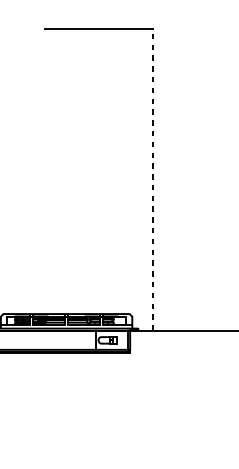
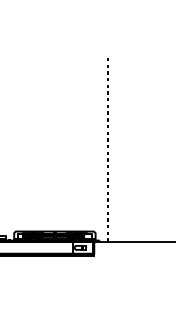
line: (98, 29) -> (74, 55), removed

